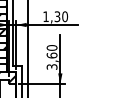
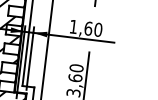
text: (57, 16) -> (88, 28), 1,30 -> 1,60

